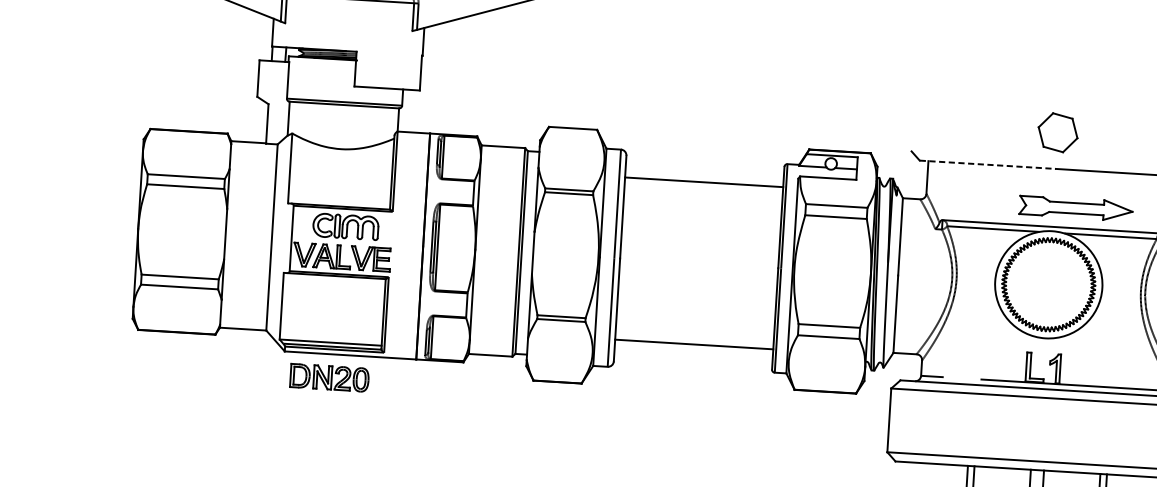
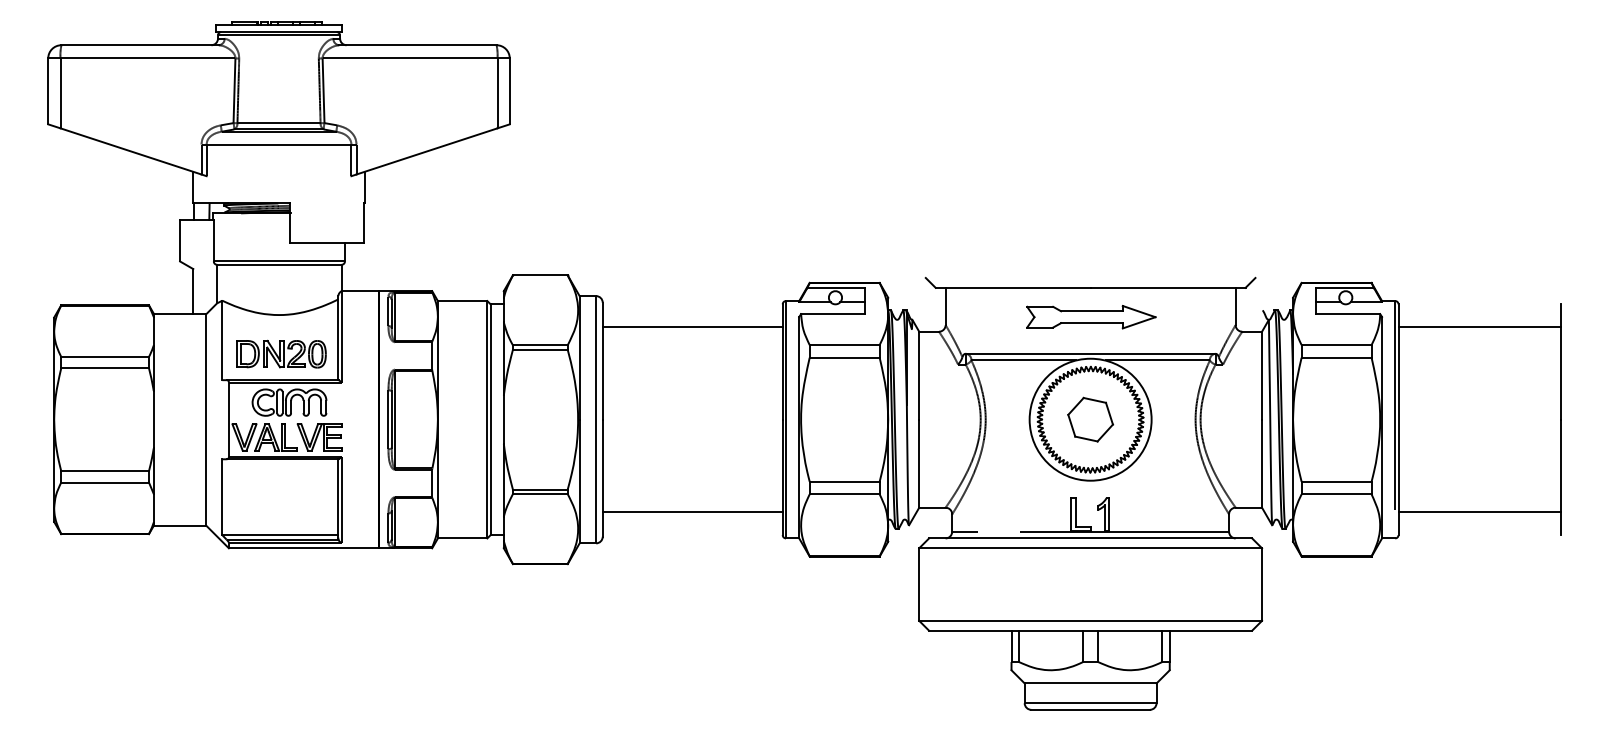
part: (1057, 132) -> (1090, 419), moved
line: (988, 164) -> (1013, 287), dashed -> solid
part: (1076, 208) -> (1091, 317), moved
part: (329, 377) -> (281, 353), moved

